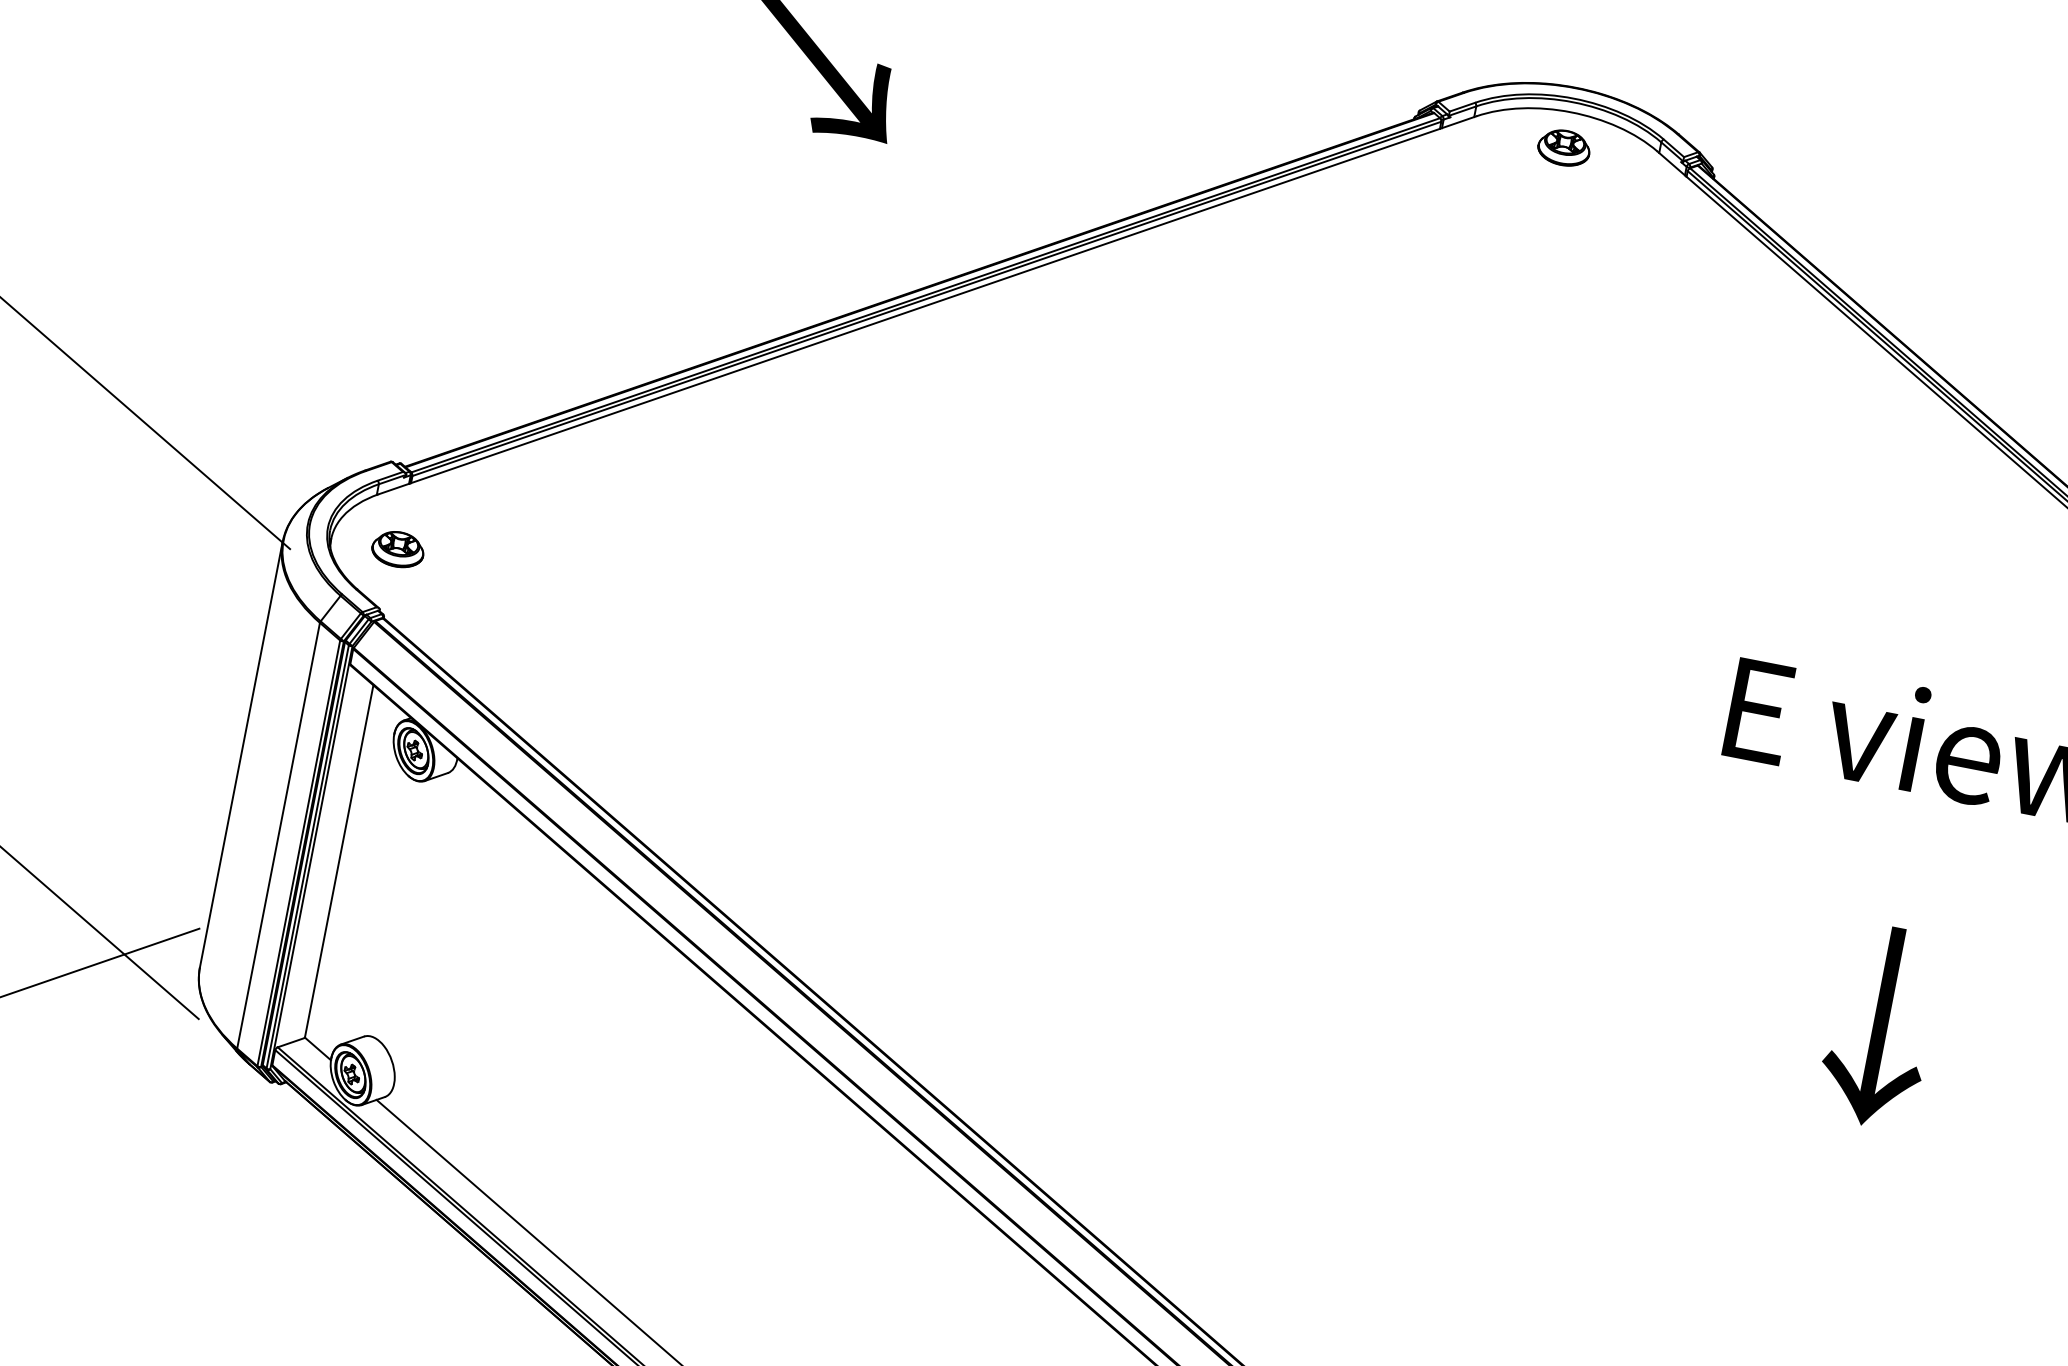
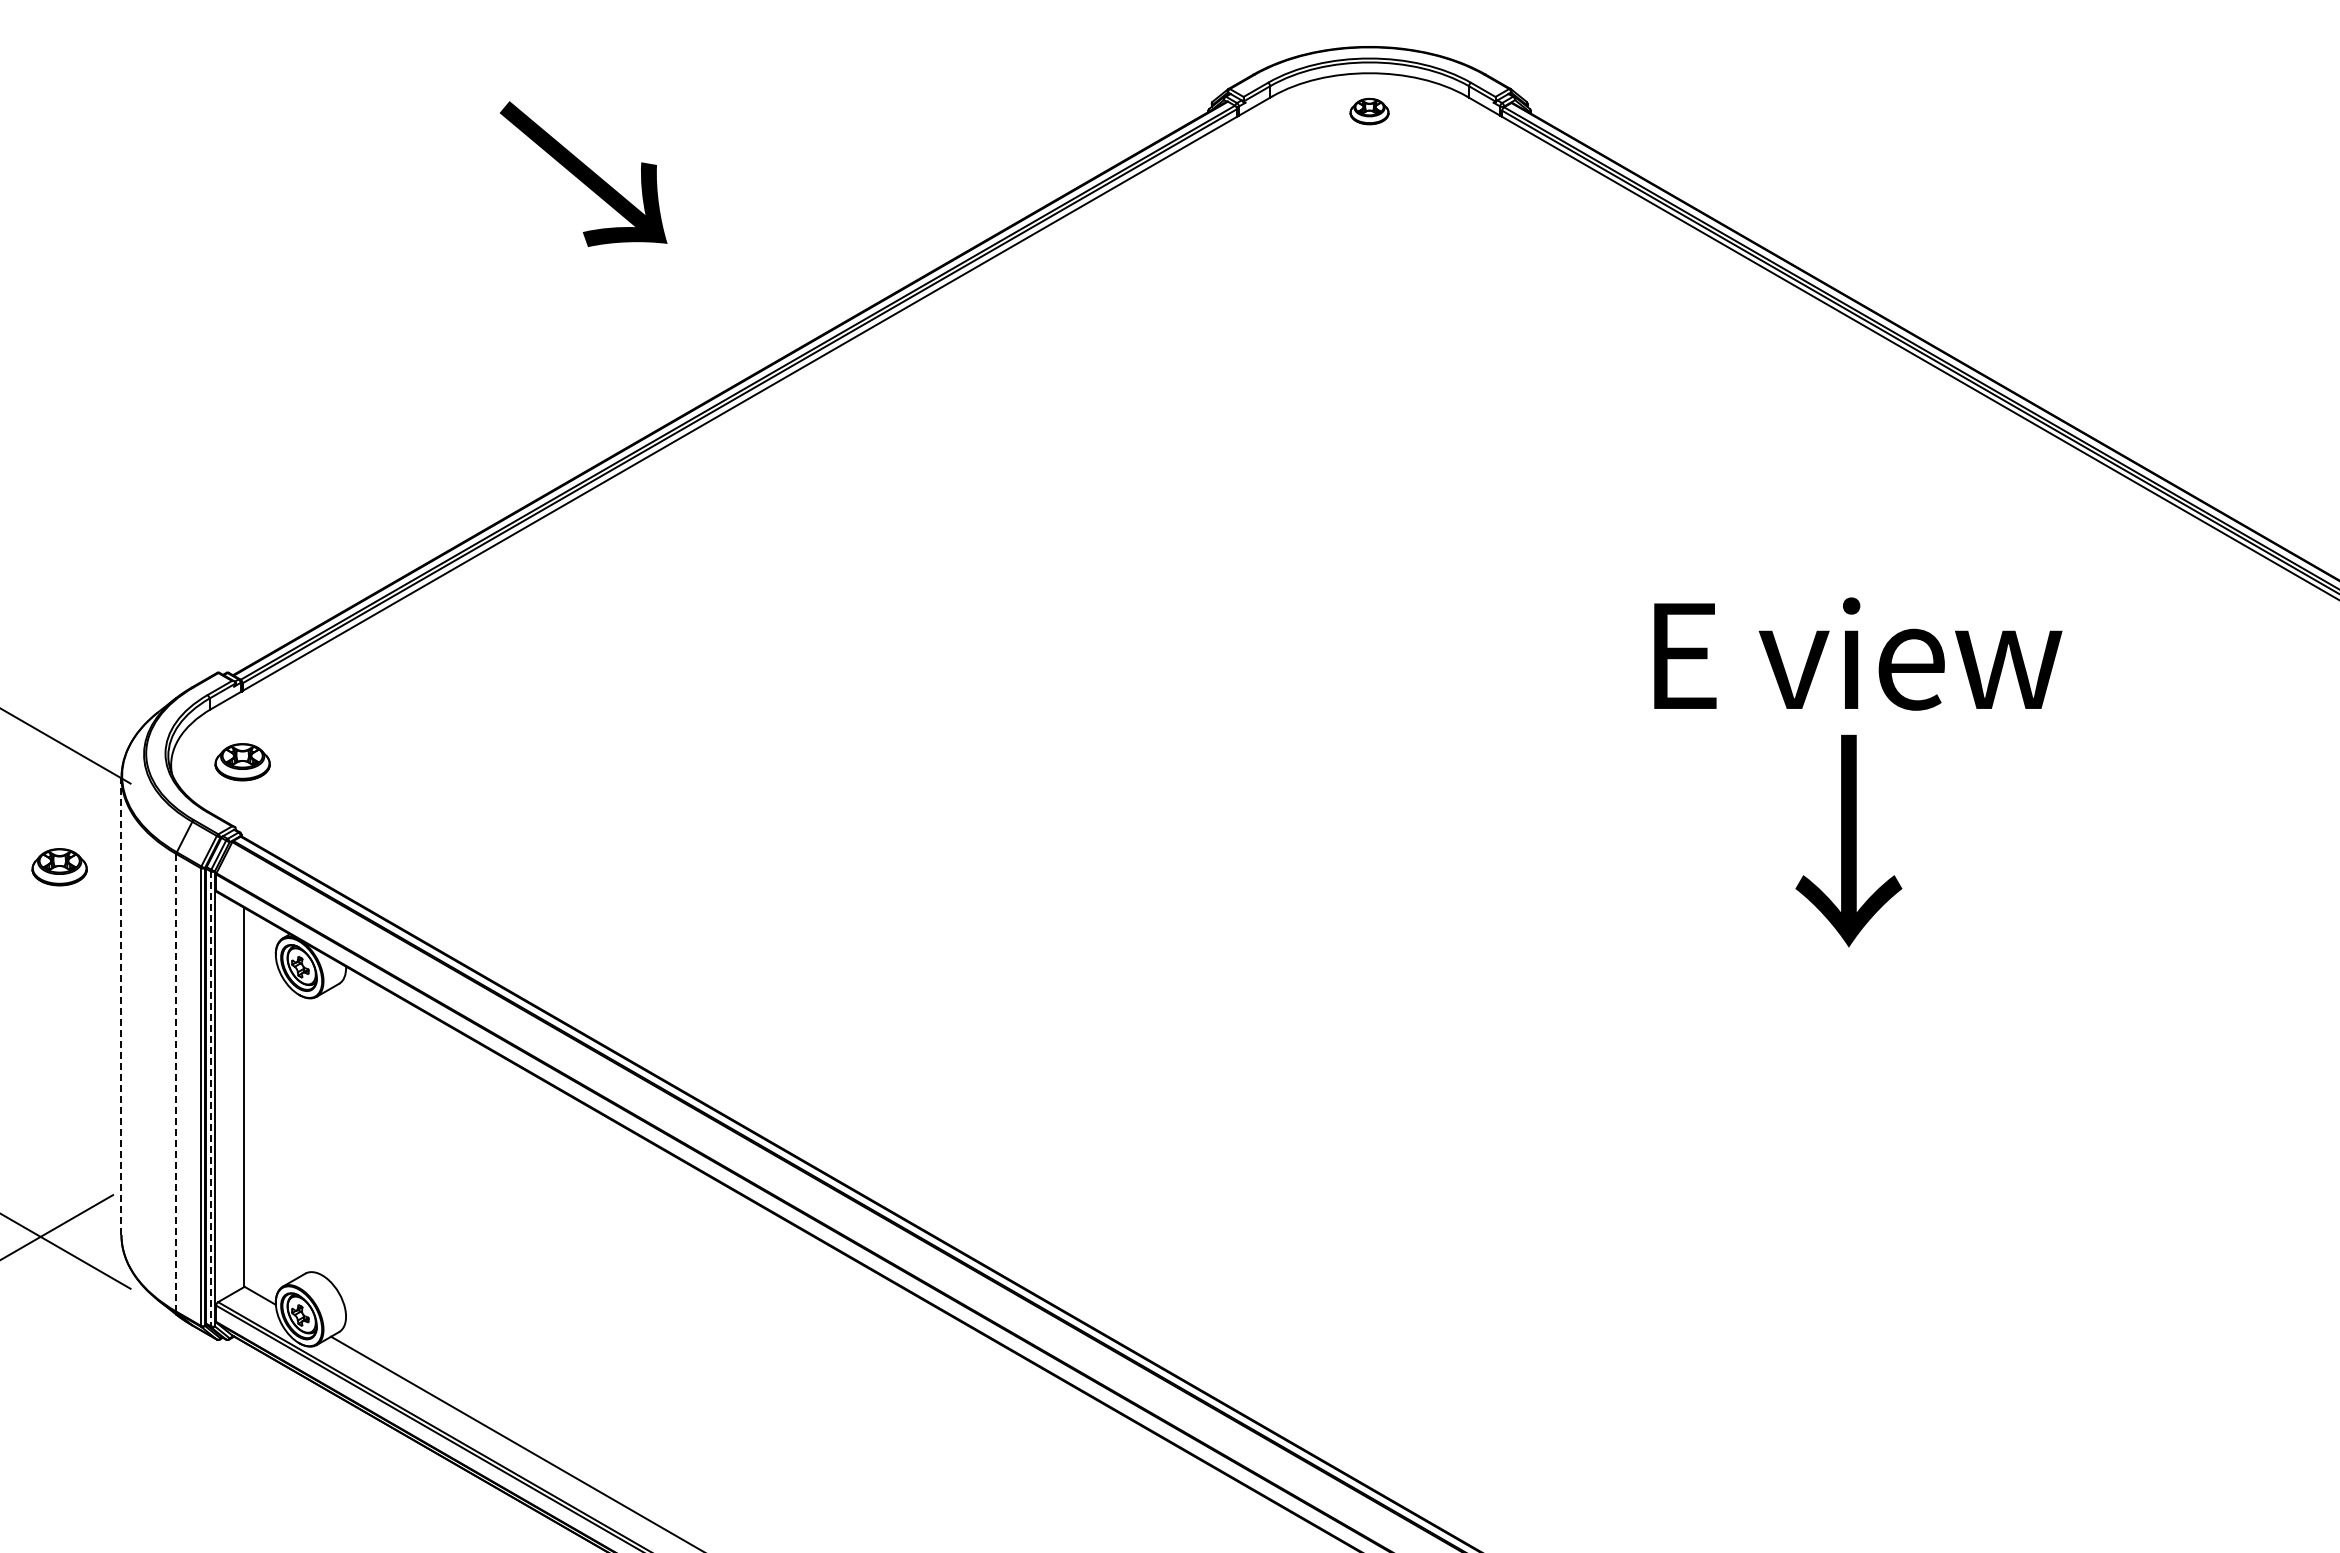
part: (1564, 147) -> (1369, 111), size x0.7
part: (208, 614) -> (59, 867), added
line: (241, 754) -> (121, 1006), solid -> dashed
line: (278, 835) -> (176, 1082), solid -> dashed
line: (307, 857) -> (210, 1099), solid -> dashed
text: (1880, 1026) -> (1848, 840), moved

